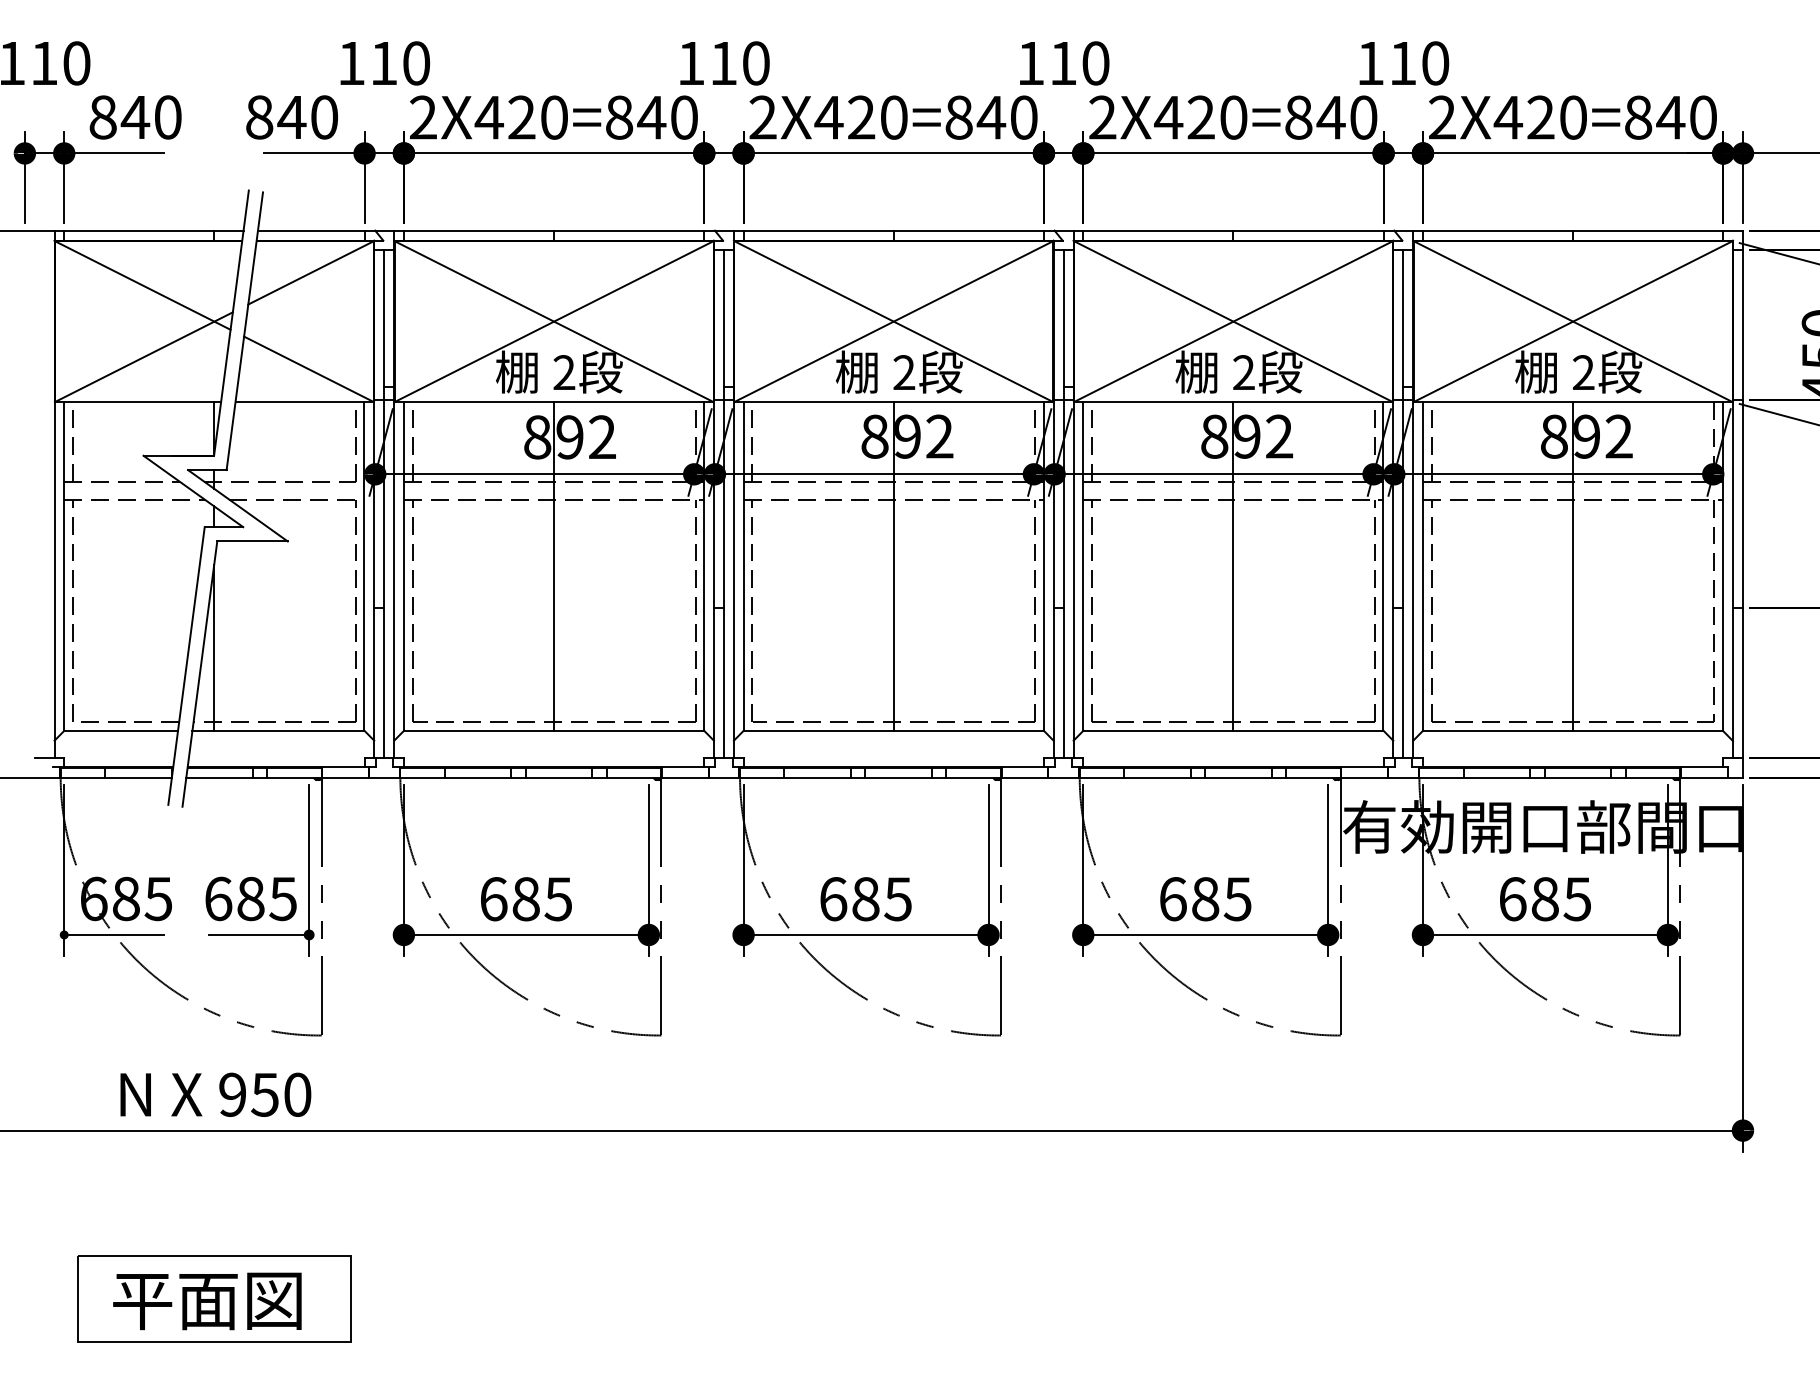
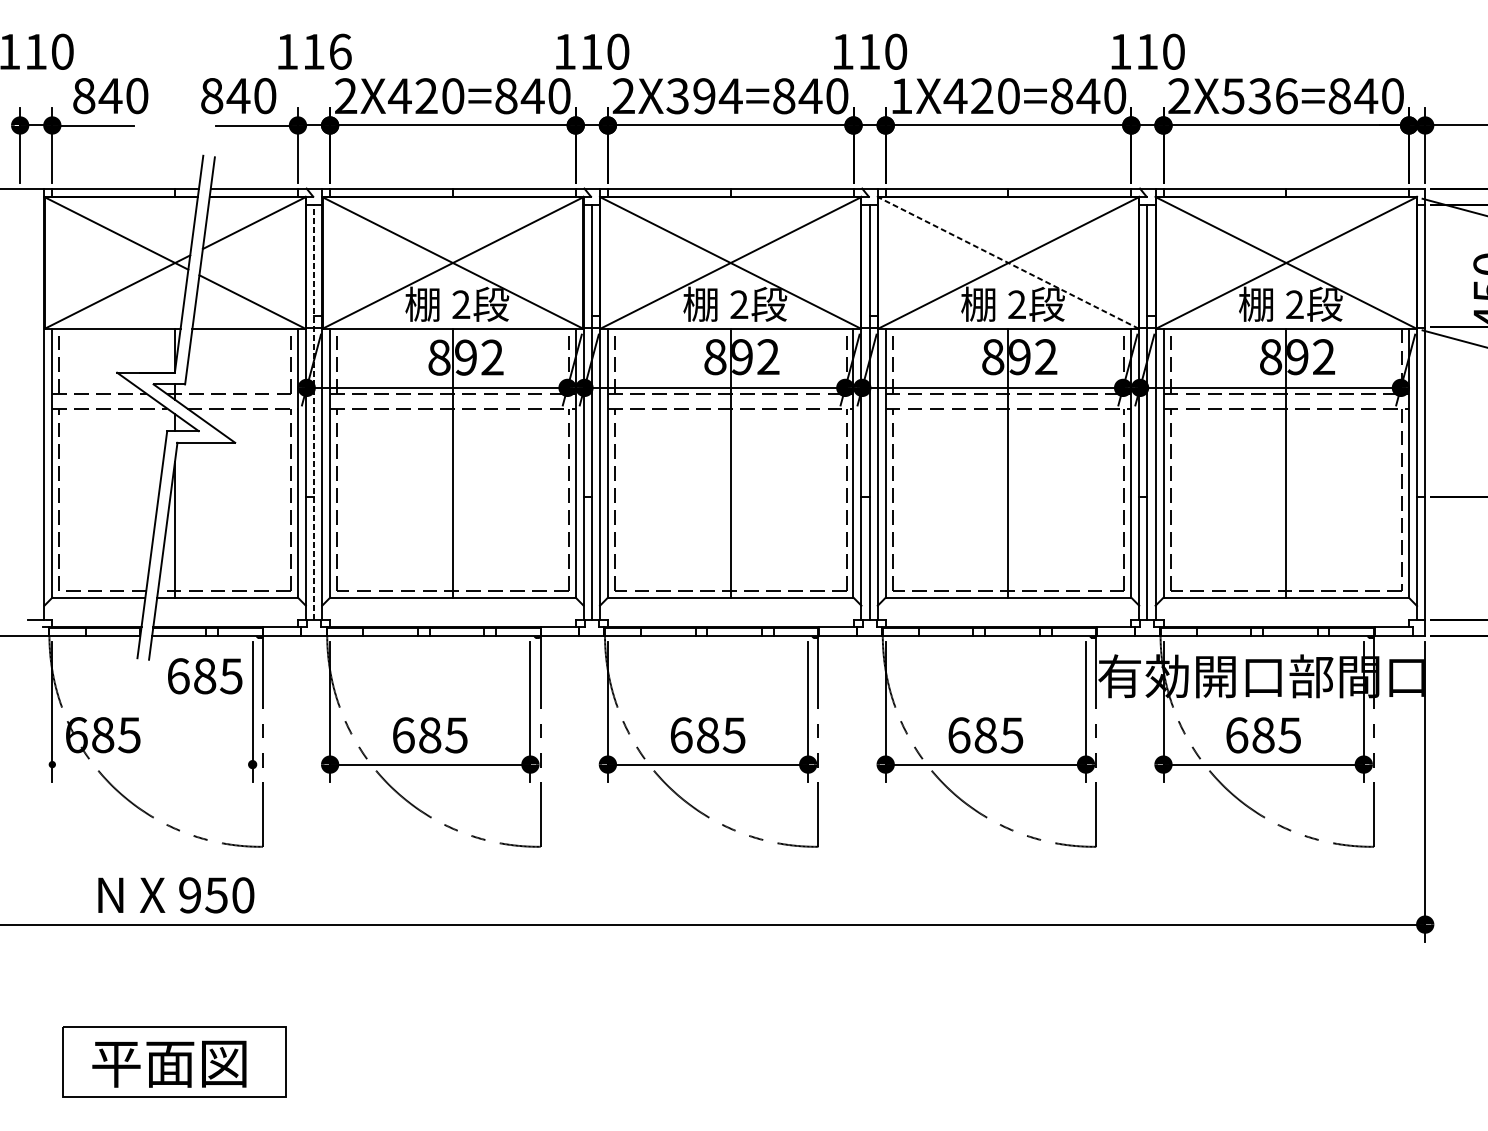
text: (416, 63) -> (340, 51), 110 -> 116
text: (861, 117) -> (704, 96), 2X420=840 -> 2X394=840
text: (1102, 117) -> (901, 96), 2X420=840 -> 1X420=840
text: (1540, 117) -> (1259, 96), 2X420=840 -> 2X536=840
line: (1233, 321) -> (1008, 262), solid -> dashed
line: (384, 504) -> (314, 412), solid -> dashed
text: (250, 898) -> (204, 675), moved
line: (114, 934) -> (93, 764), removed
line: (259, 934) -> (212, 764), removed

